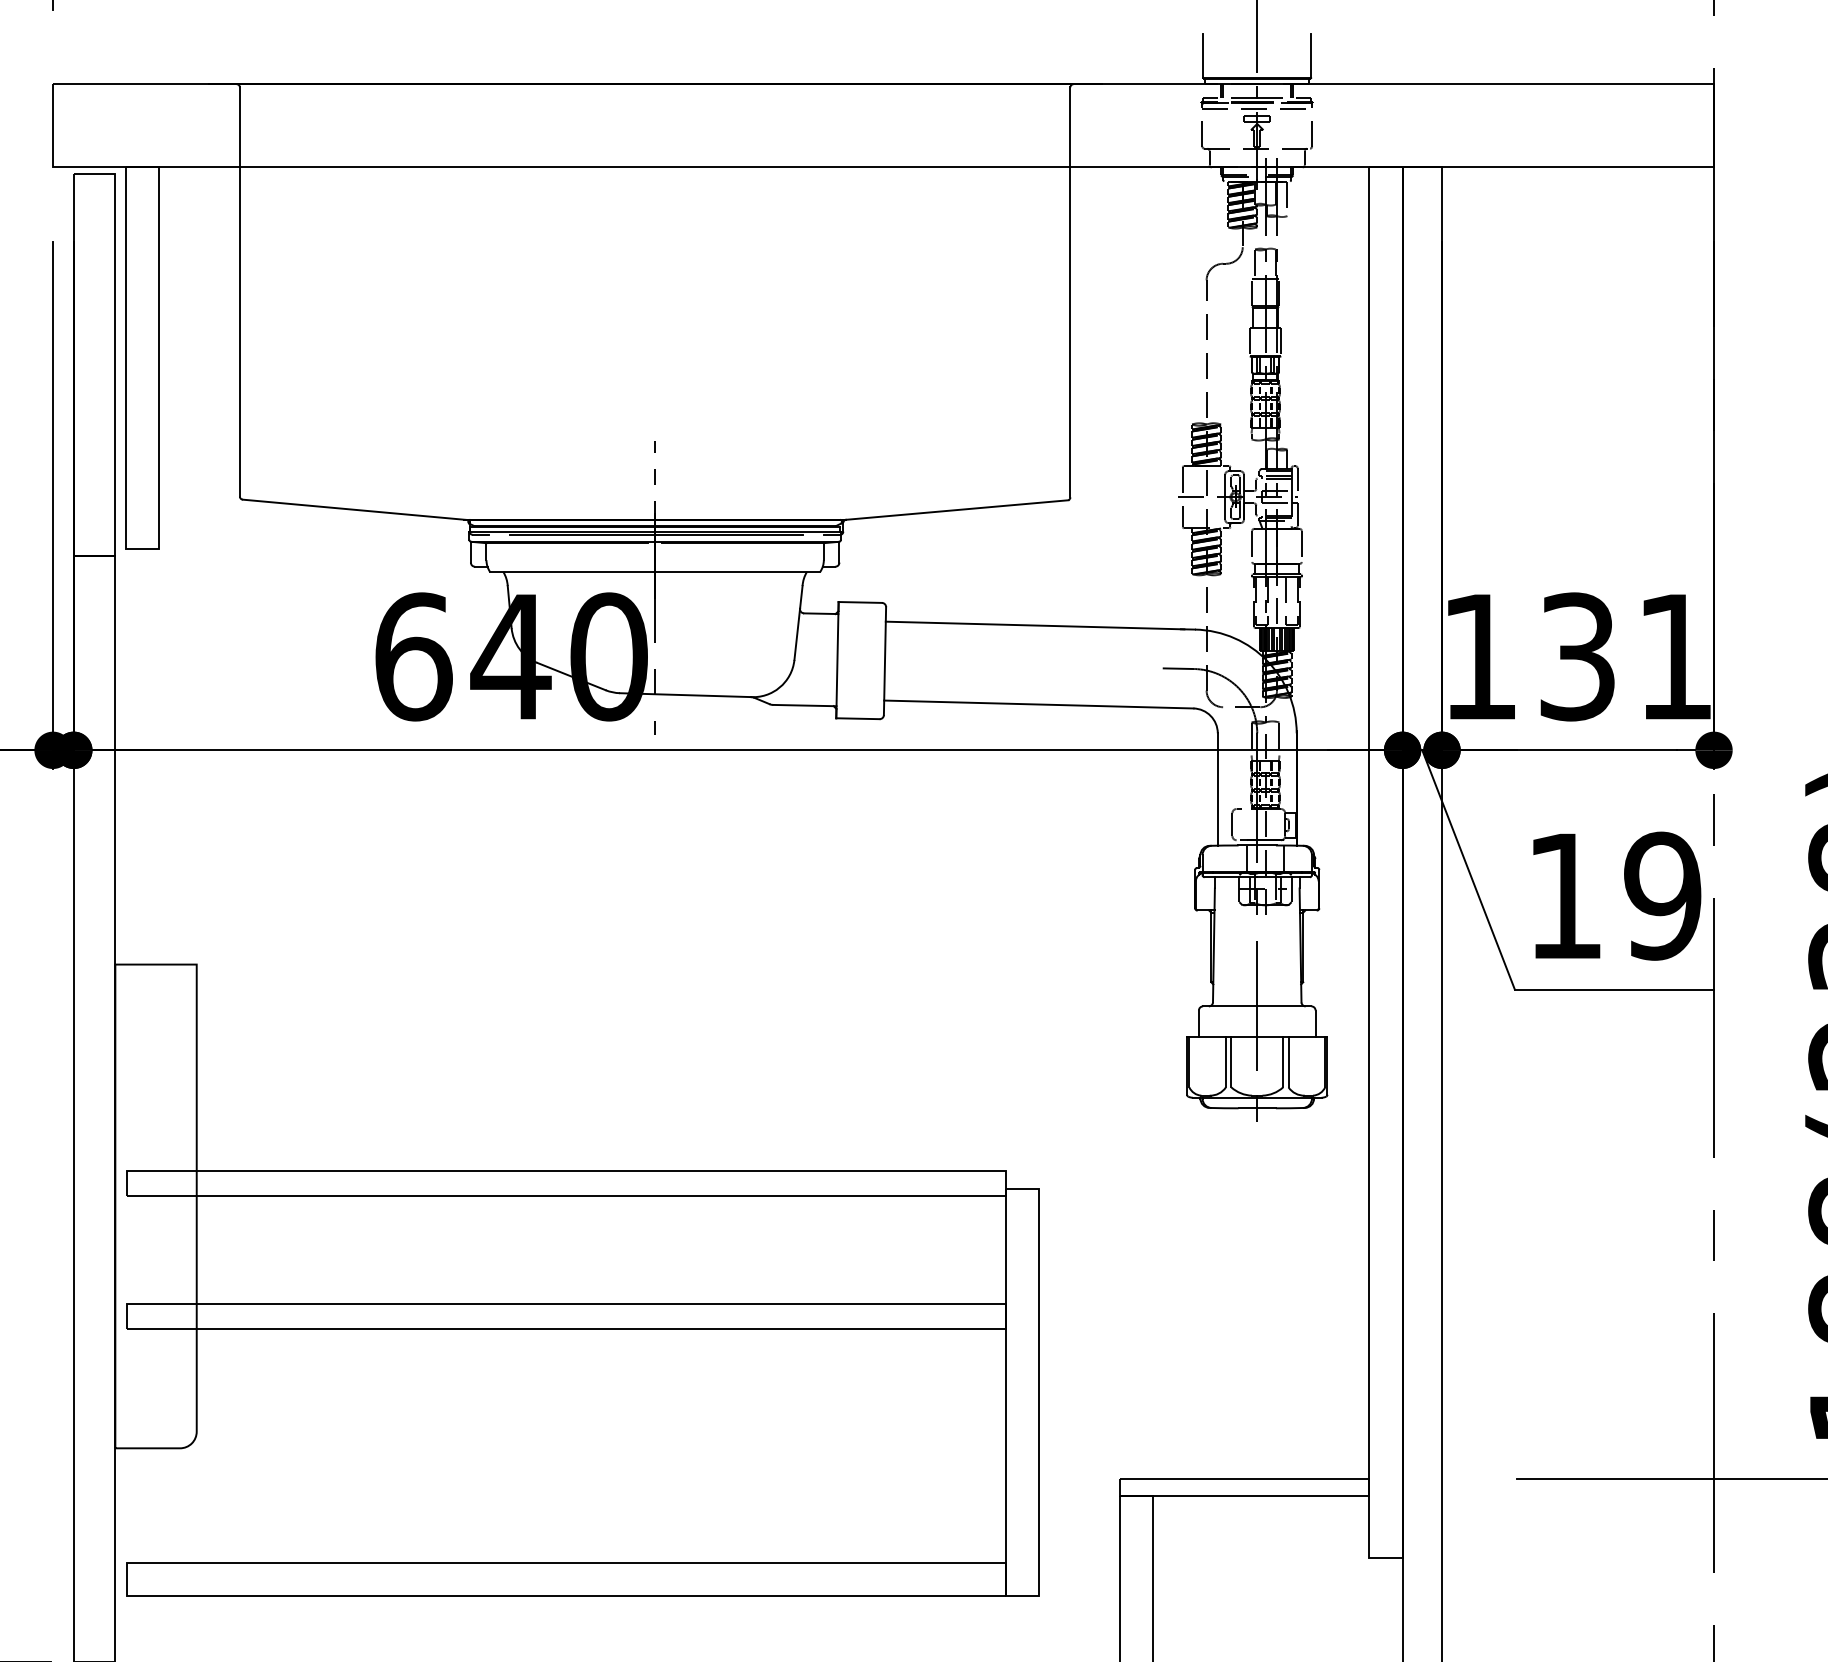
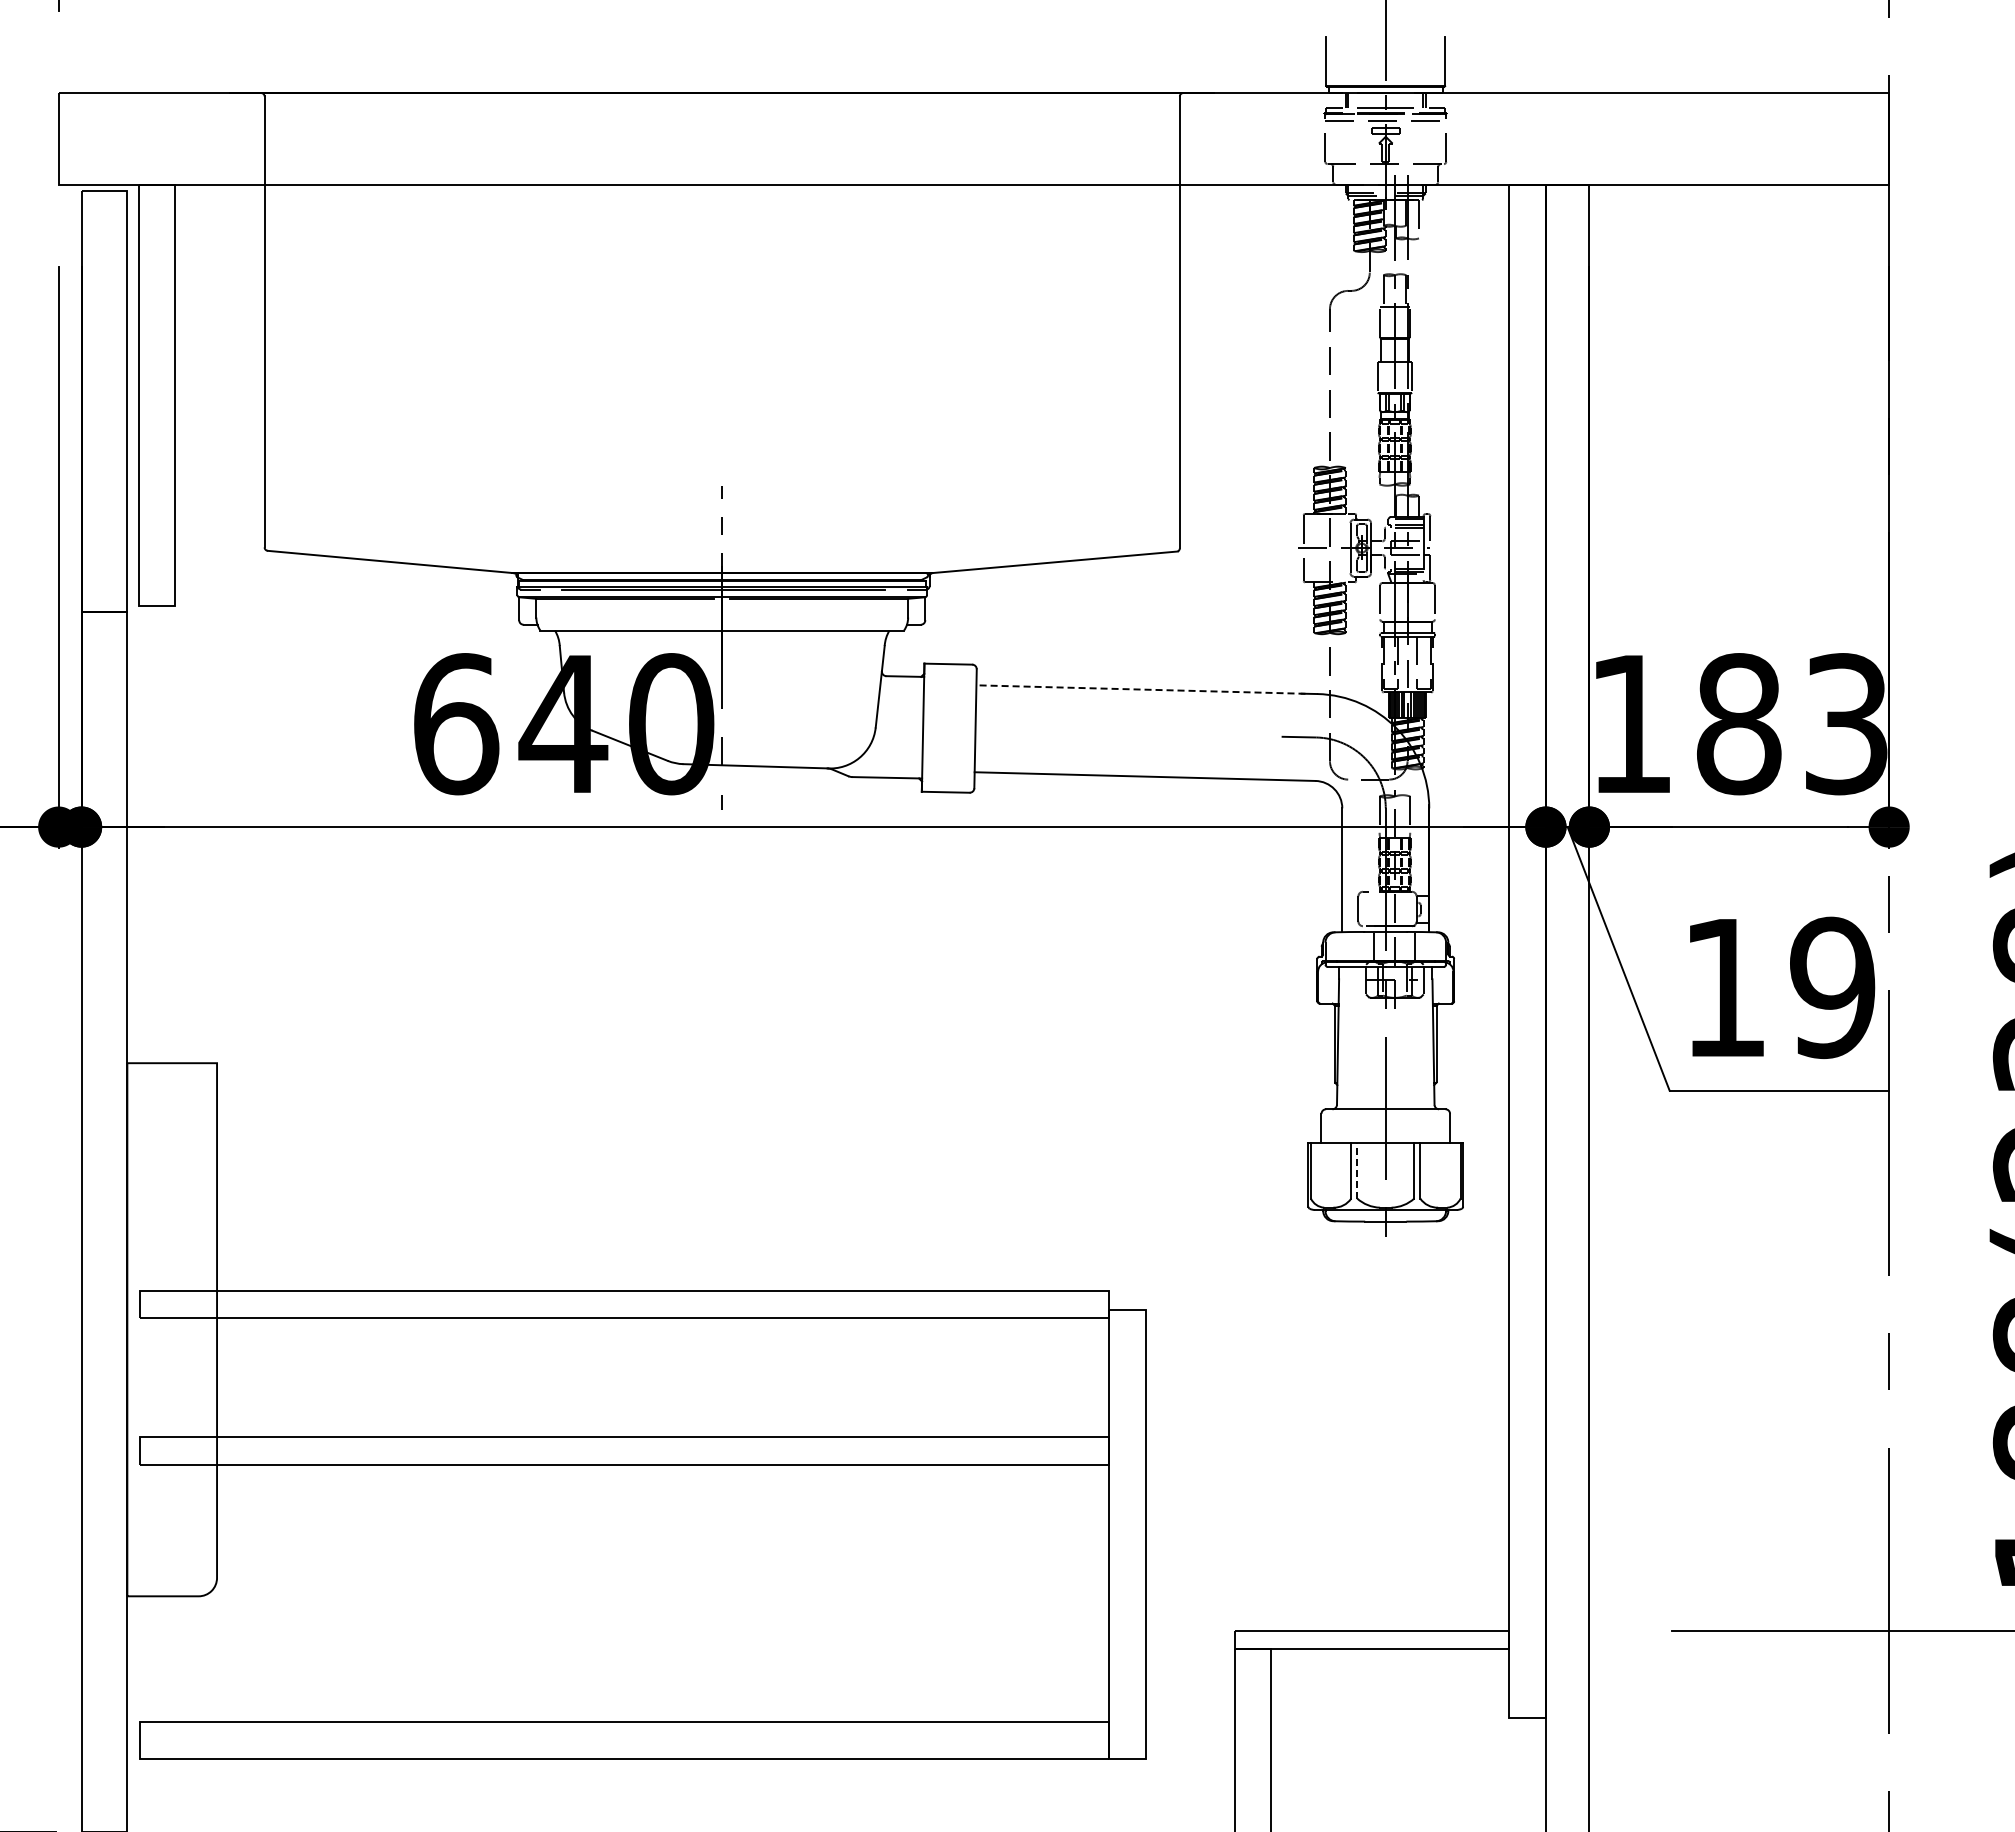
line: (1034, 625) -> (1140, 689), solid -> dashed
text: (1626, 657) -> (1792, 724), 131 -> 183
line: (1231, 1061) -> (1357, 1170), solid -> dashed

